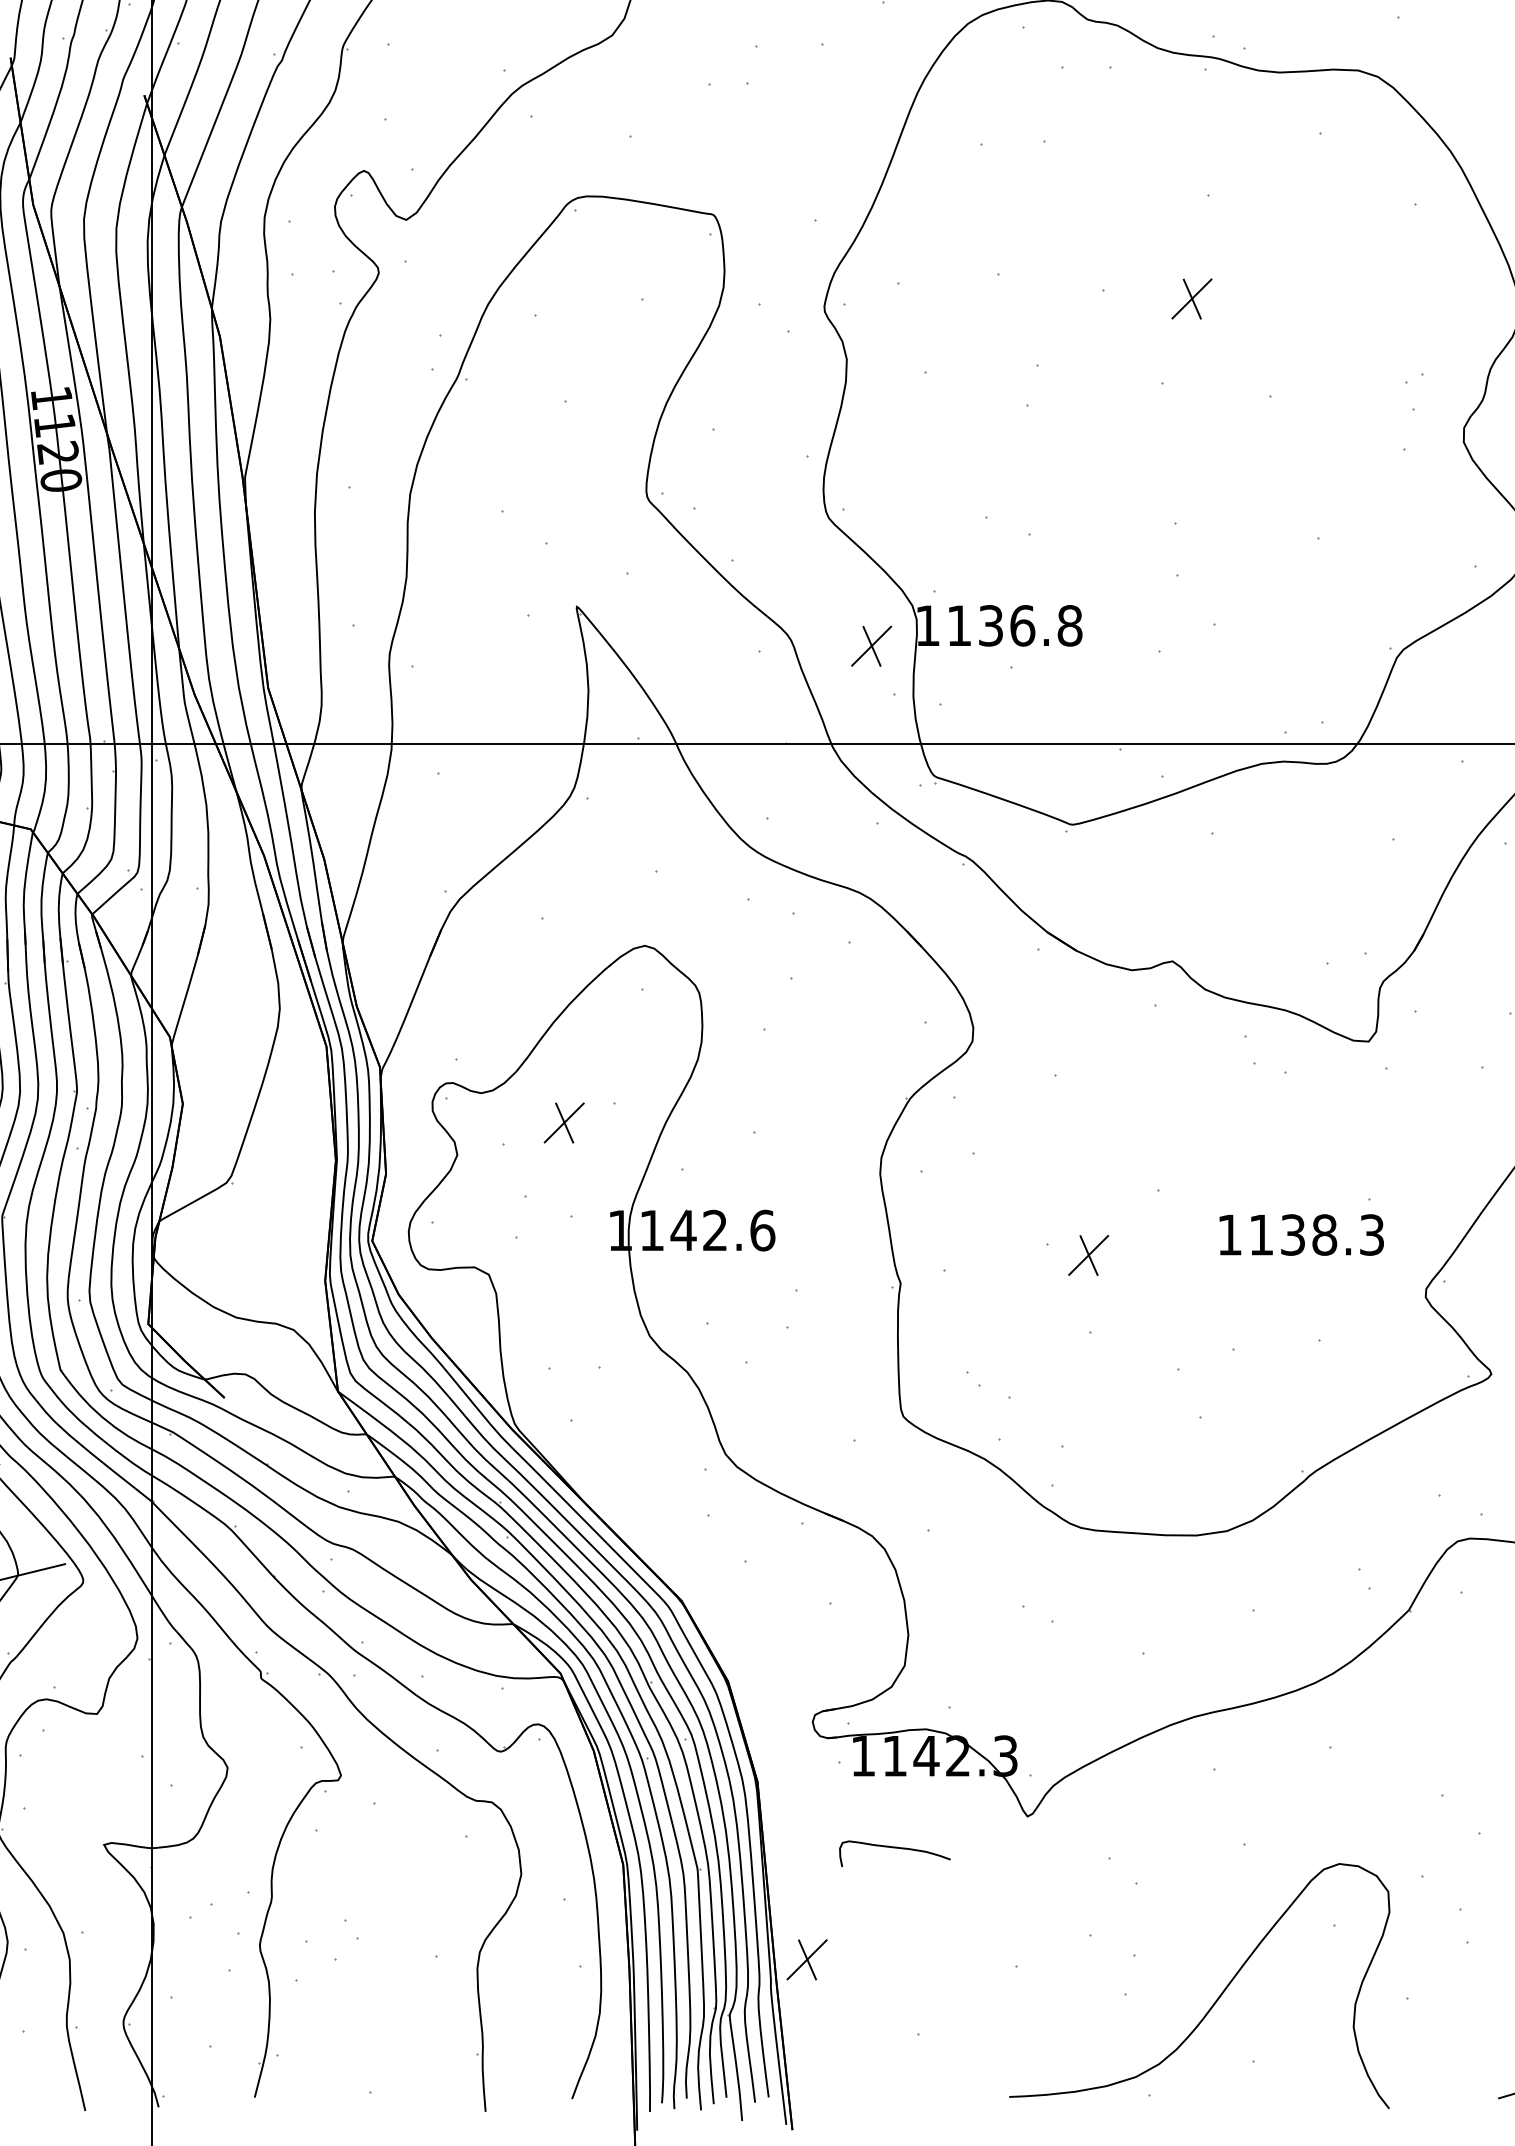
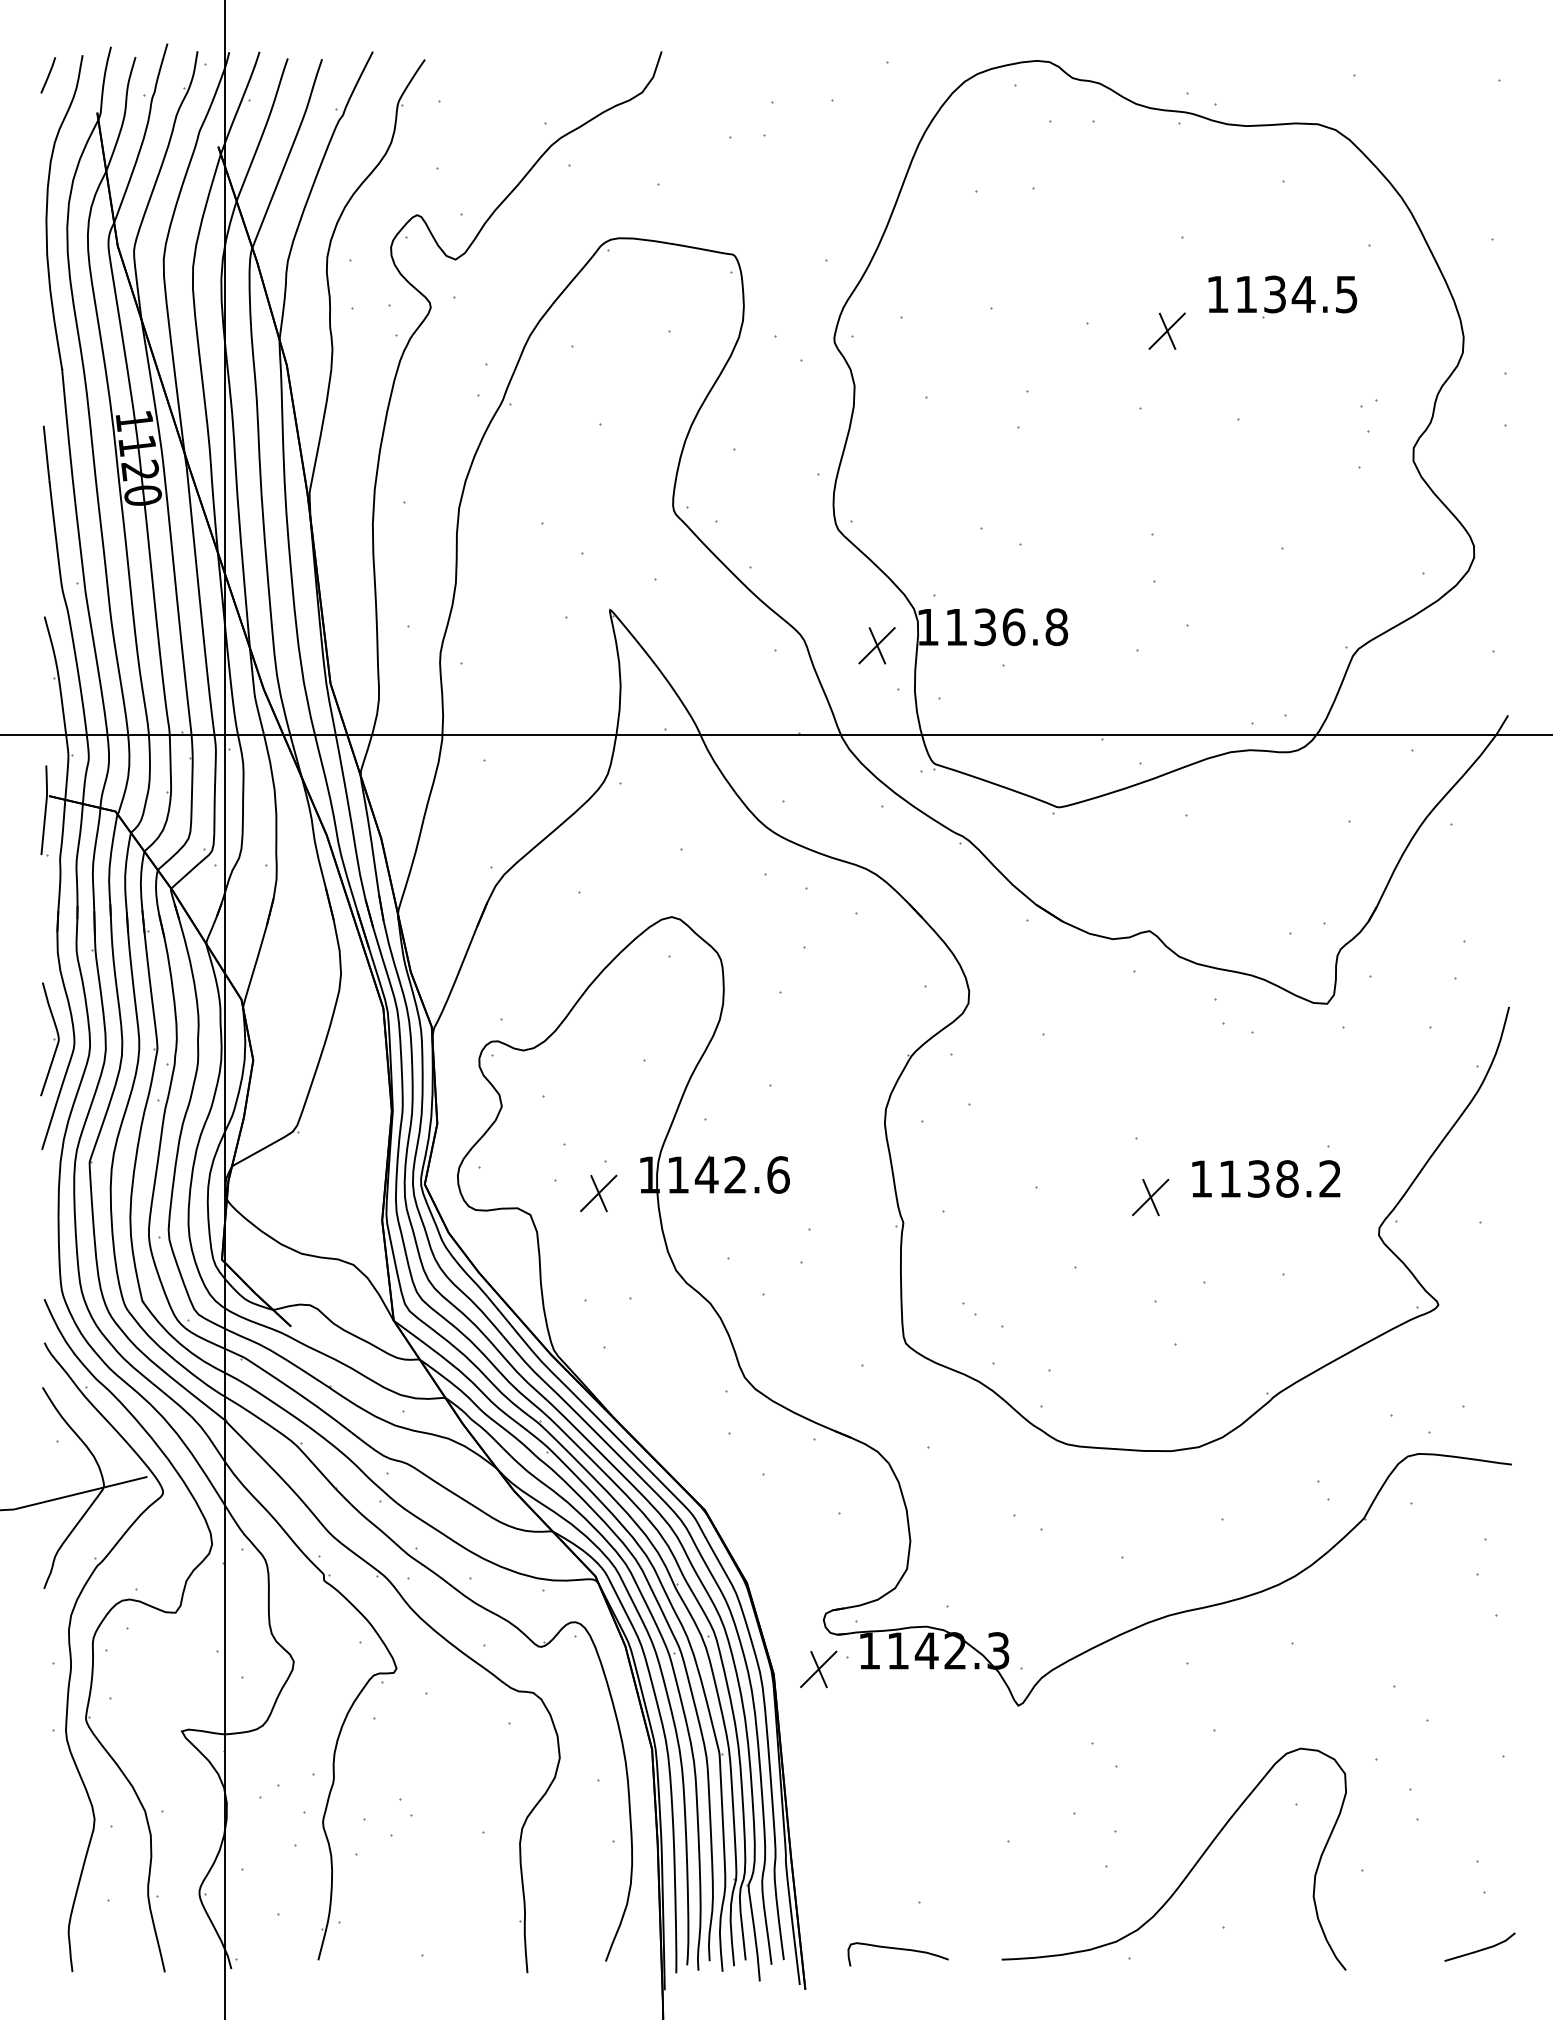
part: (1319, 260) -> (1282, 296), added
part: (564, 1122) -> (598, 1193), moved
text: (1372, 1234) -> (1330, 1178), 1138.3 -> 1138.2
part: (1088, 1255) -> (1150, 1197), moved
curve: (894, 1848) -> (897, 1949), moved
part: (806, 1959) -> (818, 1669), moved

